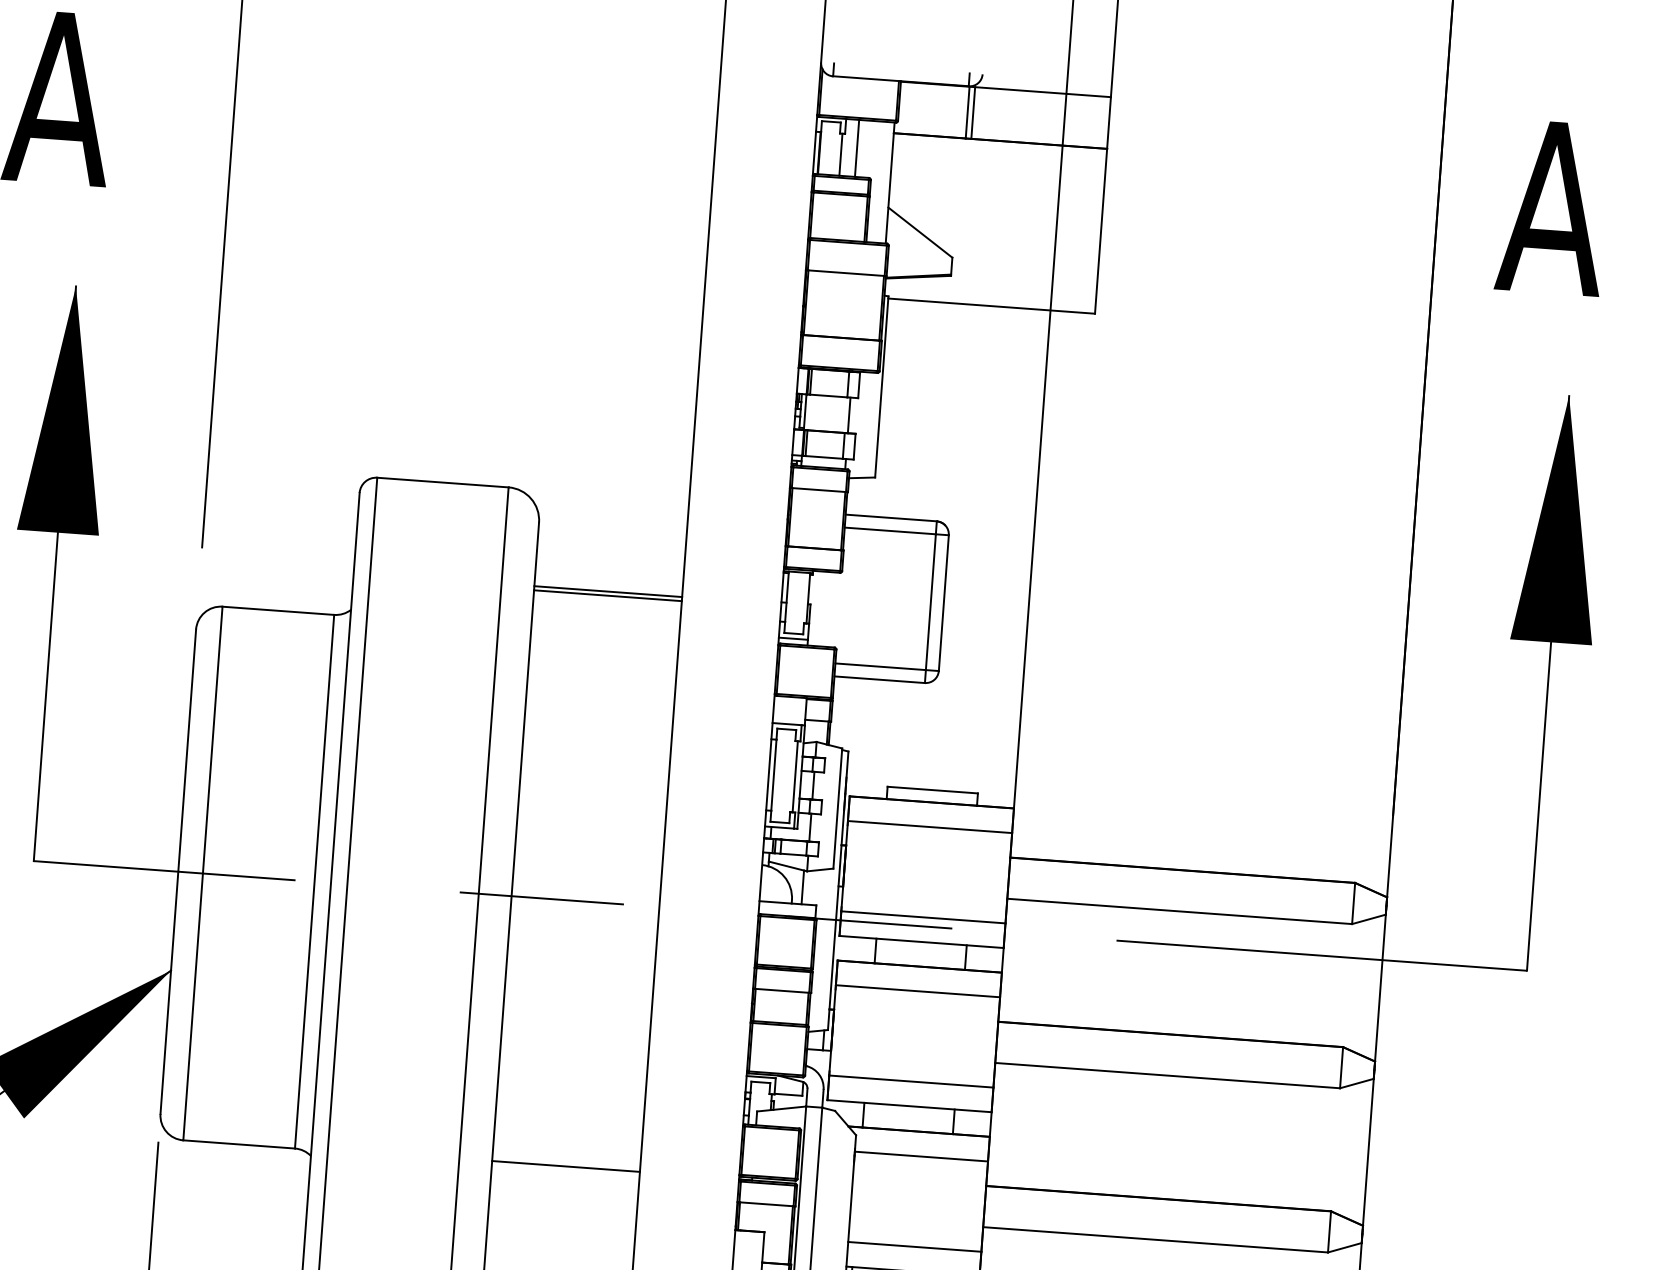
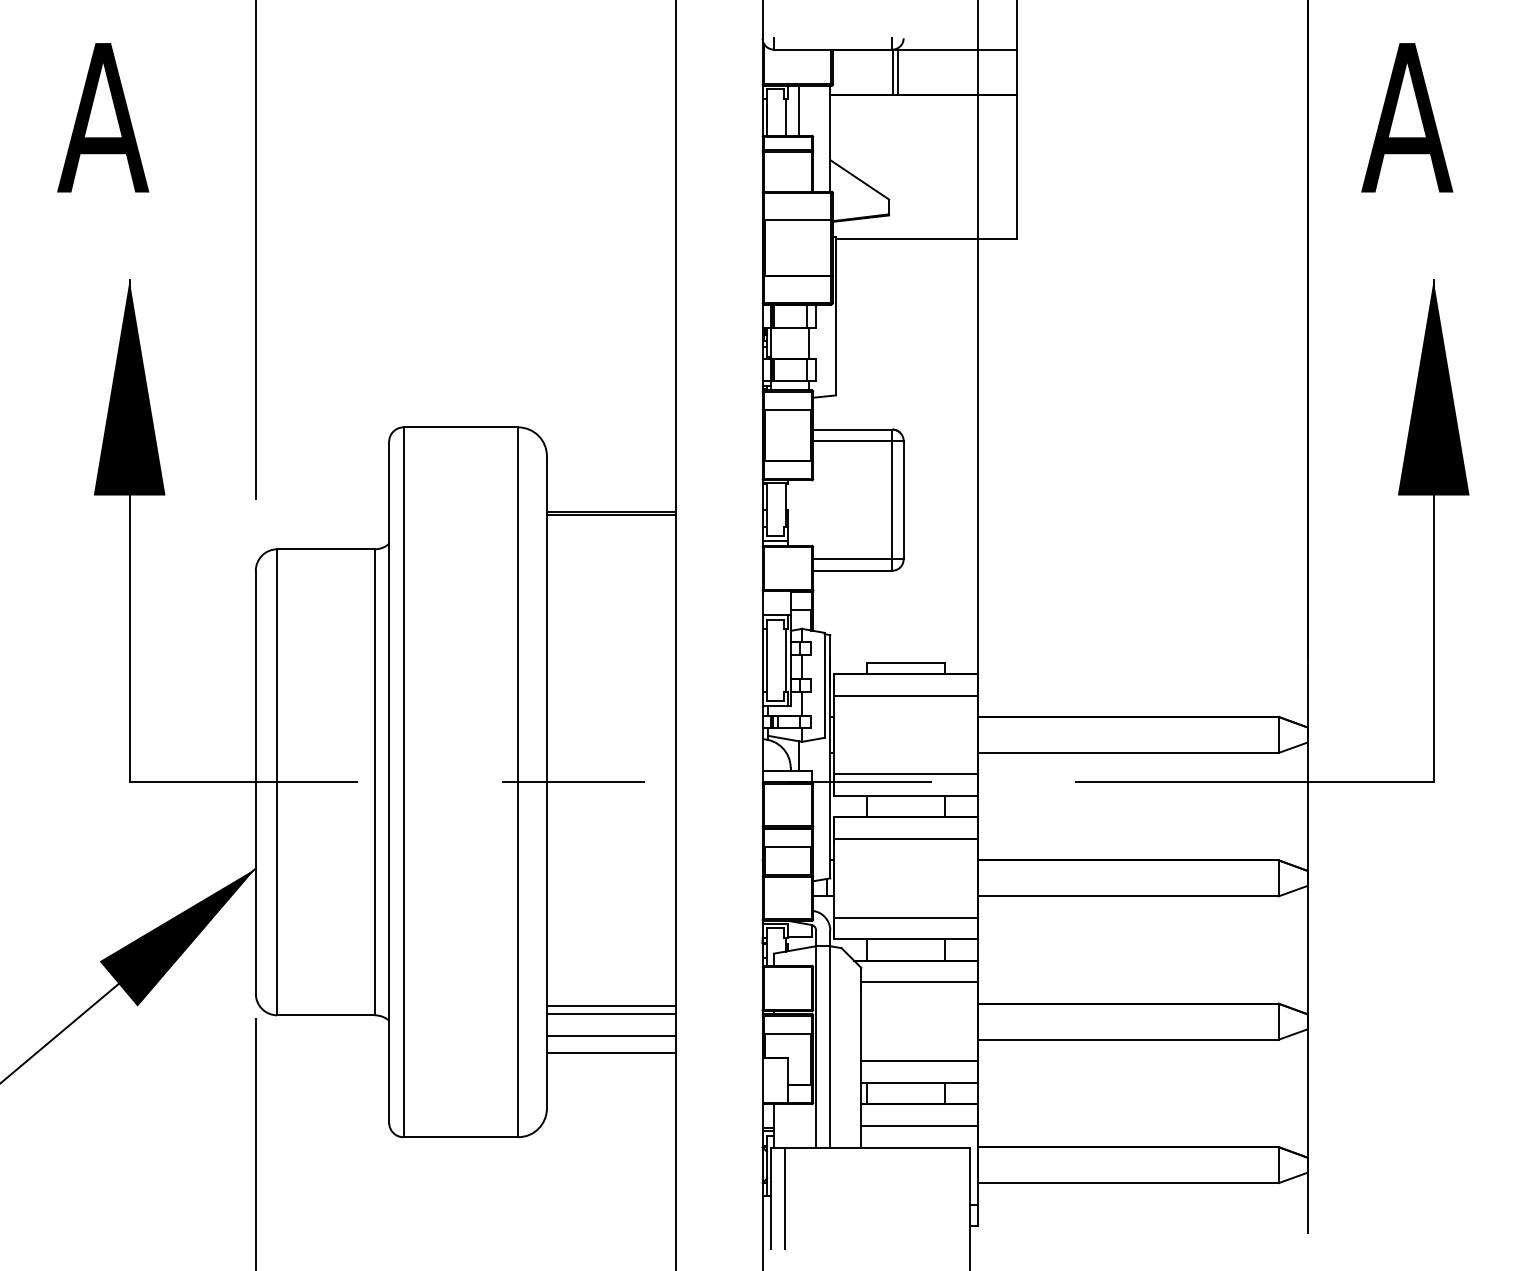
line: (565, 1157) -> (610, 1005), added
line: (563, 1191) -> (610, 1035), added
line: (561, 1212) -> (610, 1053), added

